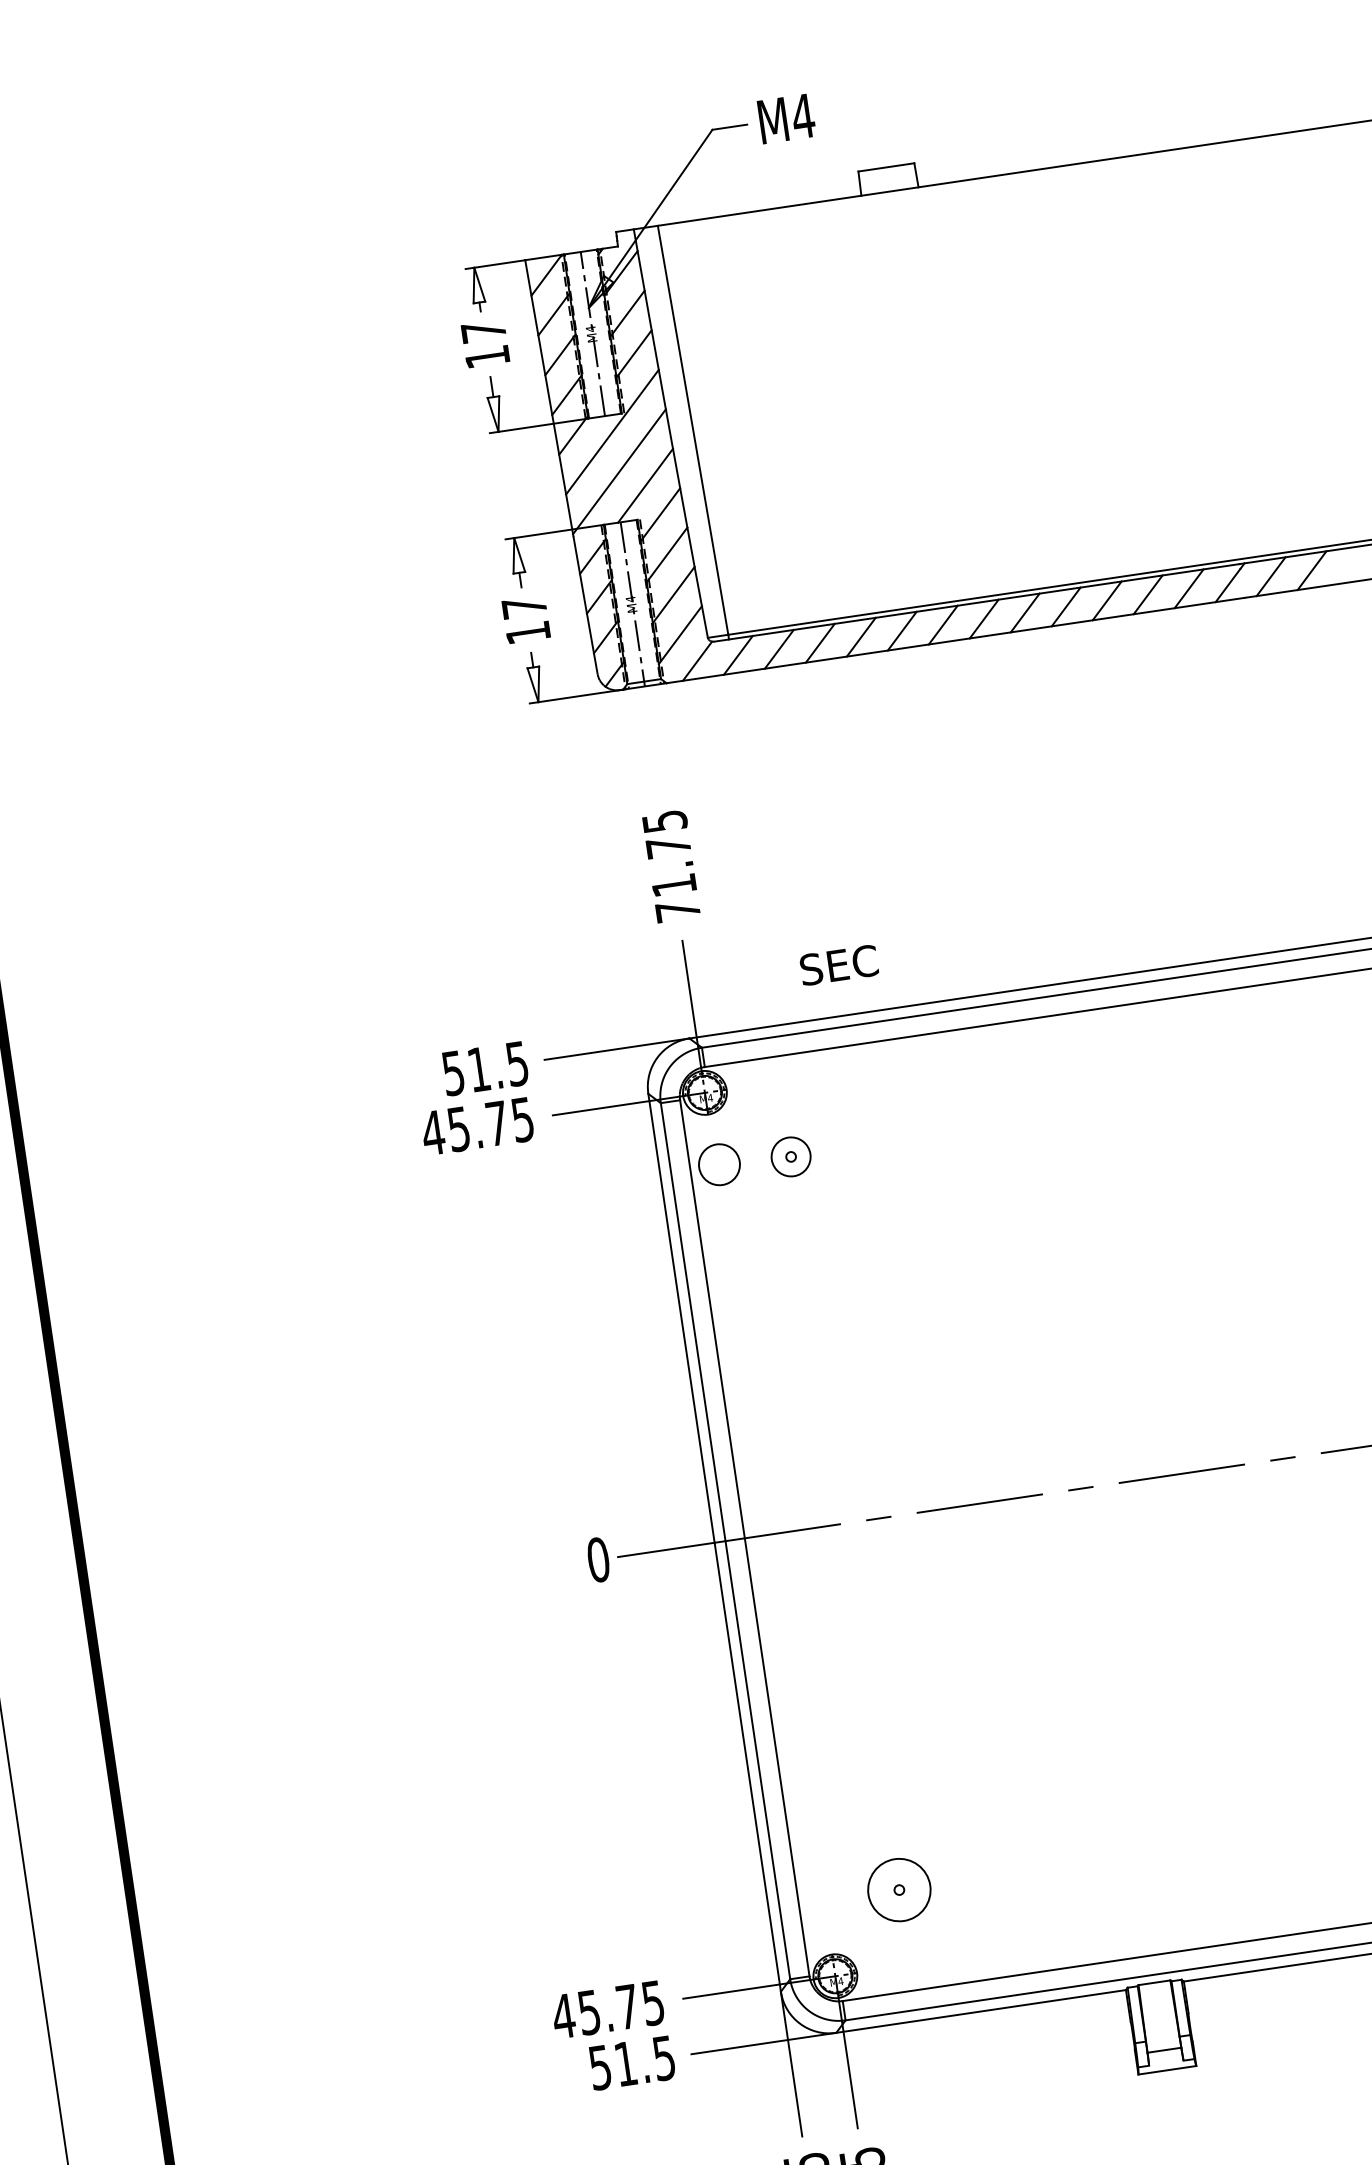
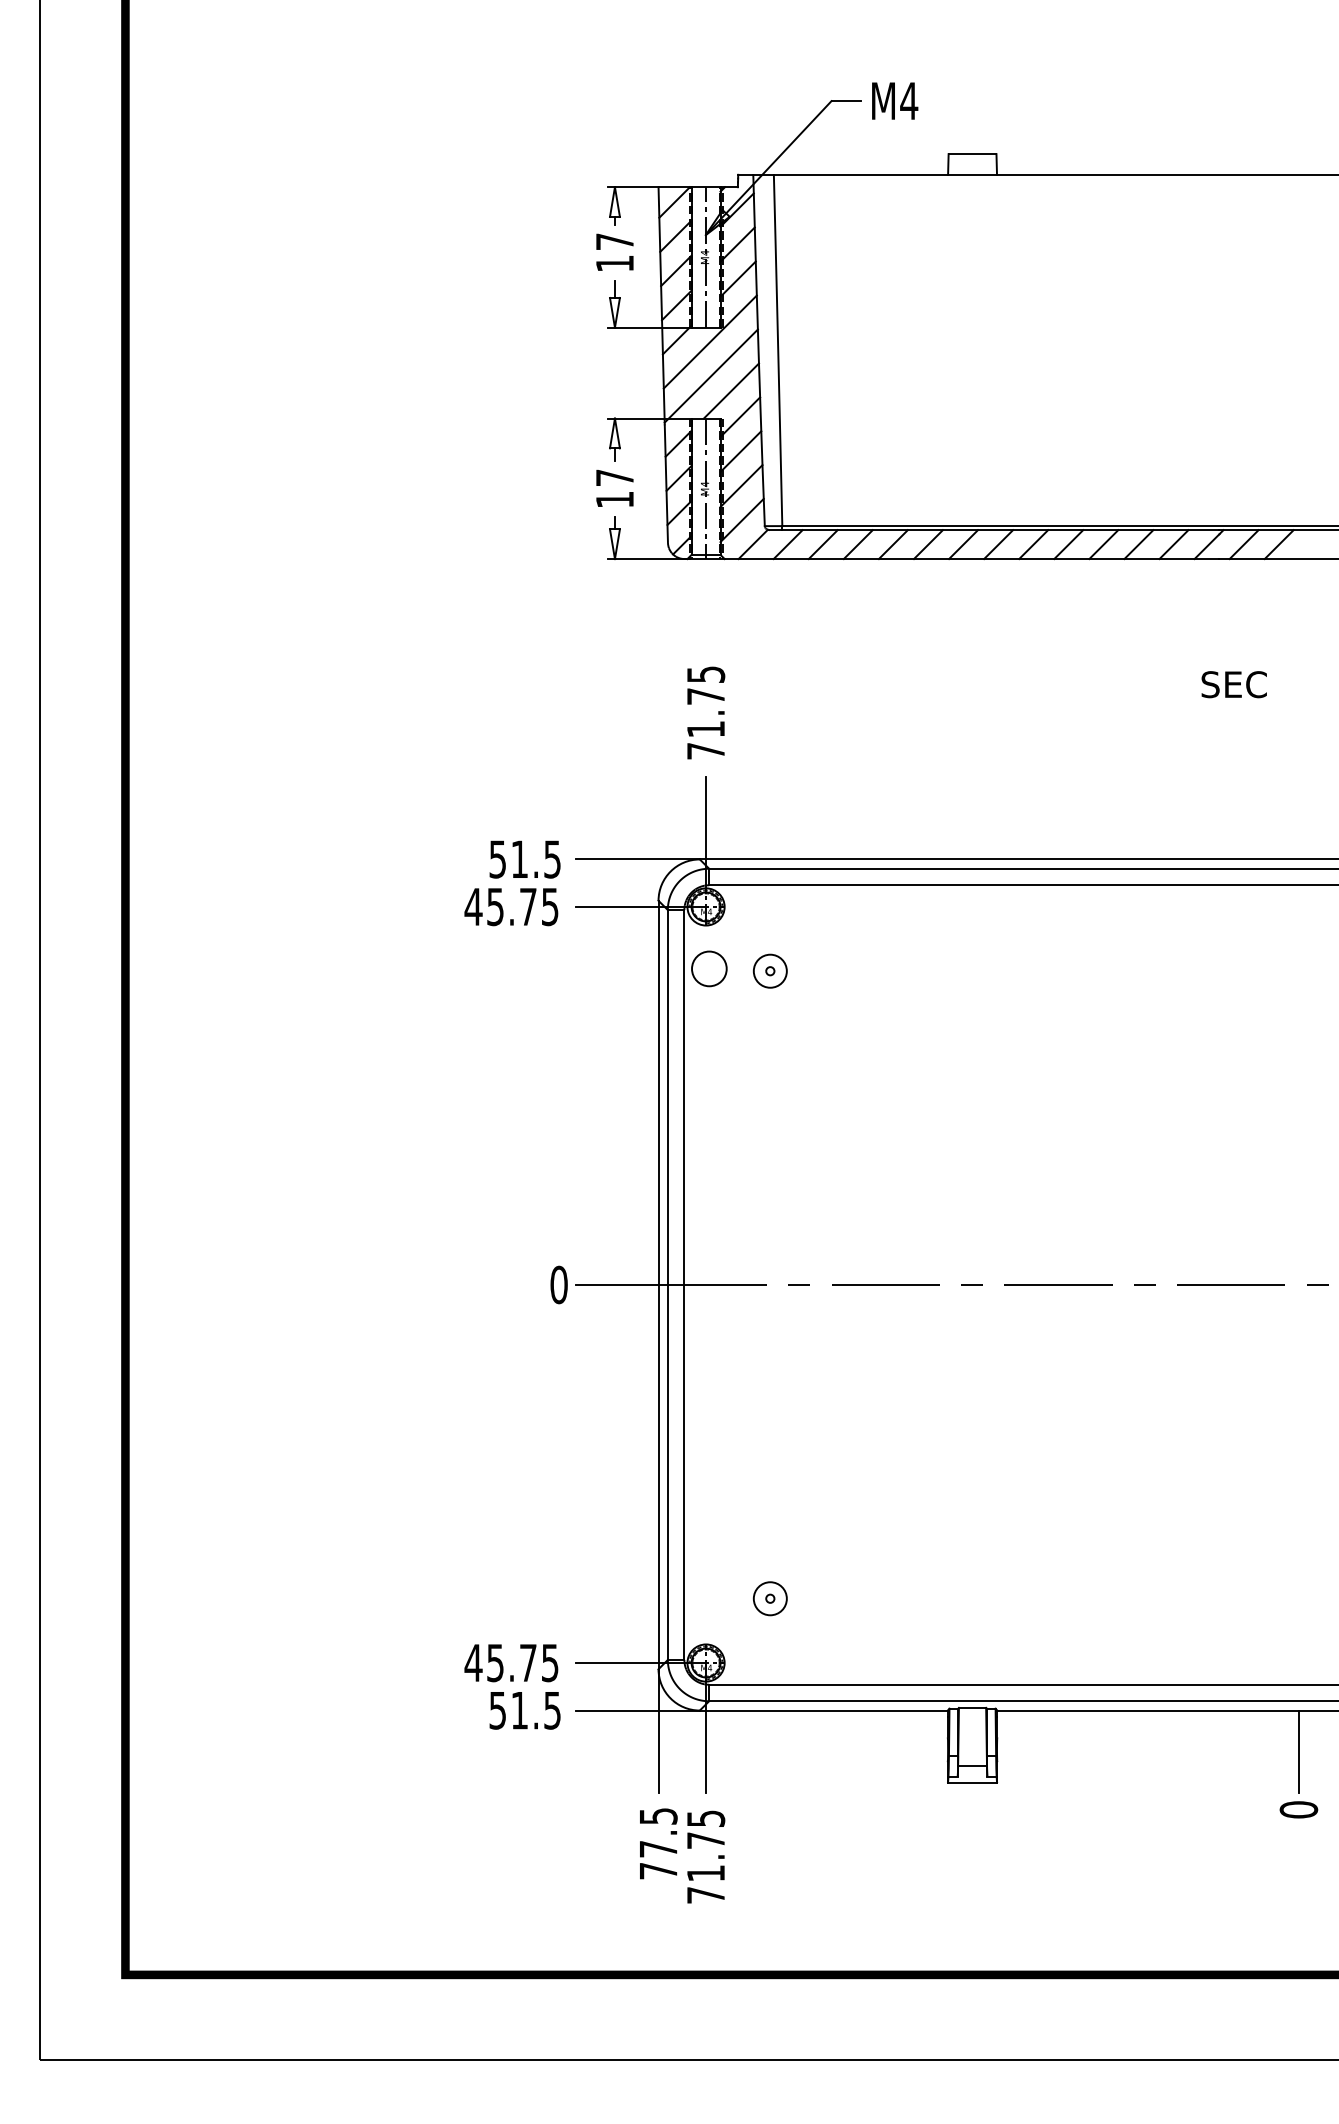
text: (838, 965) -> (1233, 684), moved
circle: (898, 1889) -> (769, 1598), size x0.62

